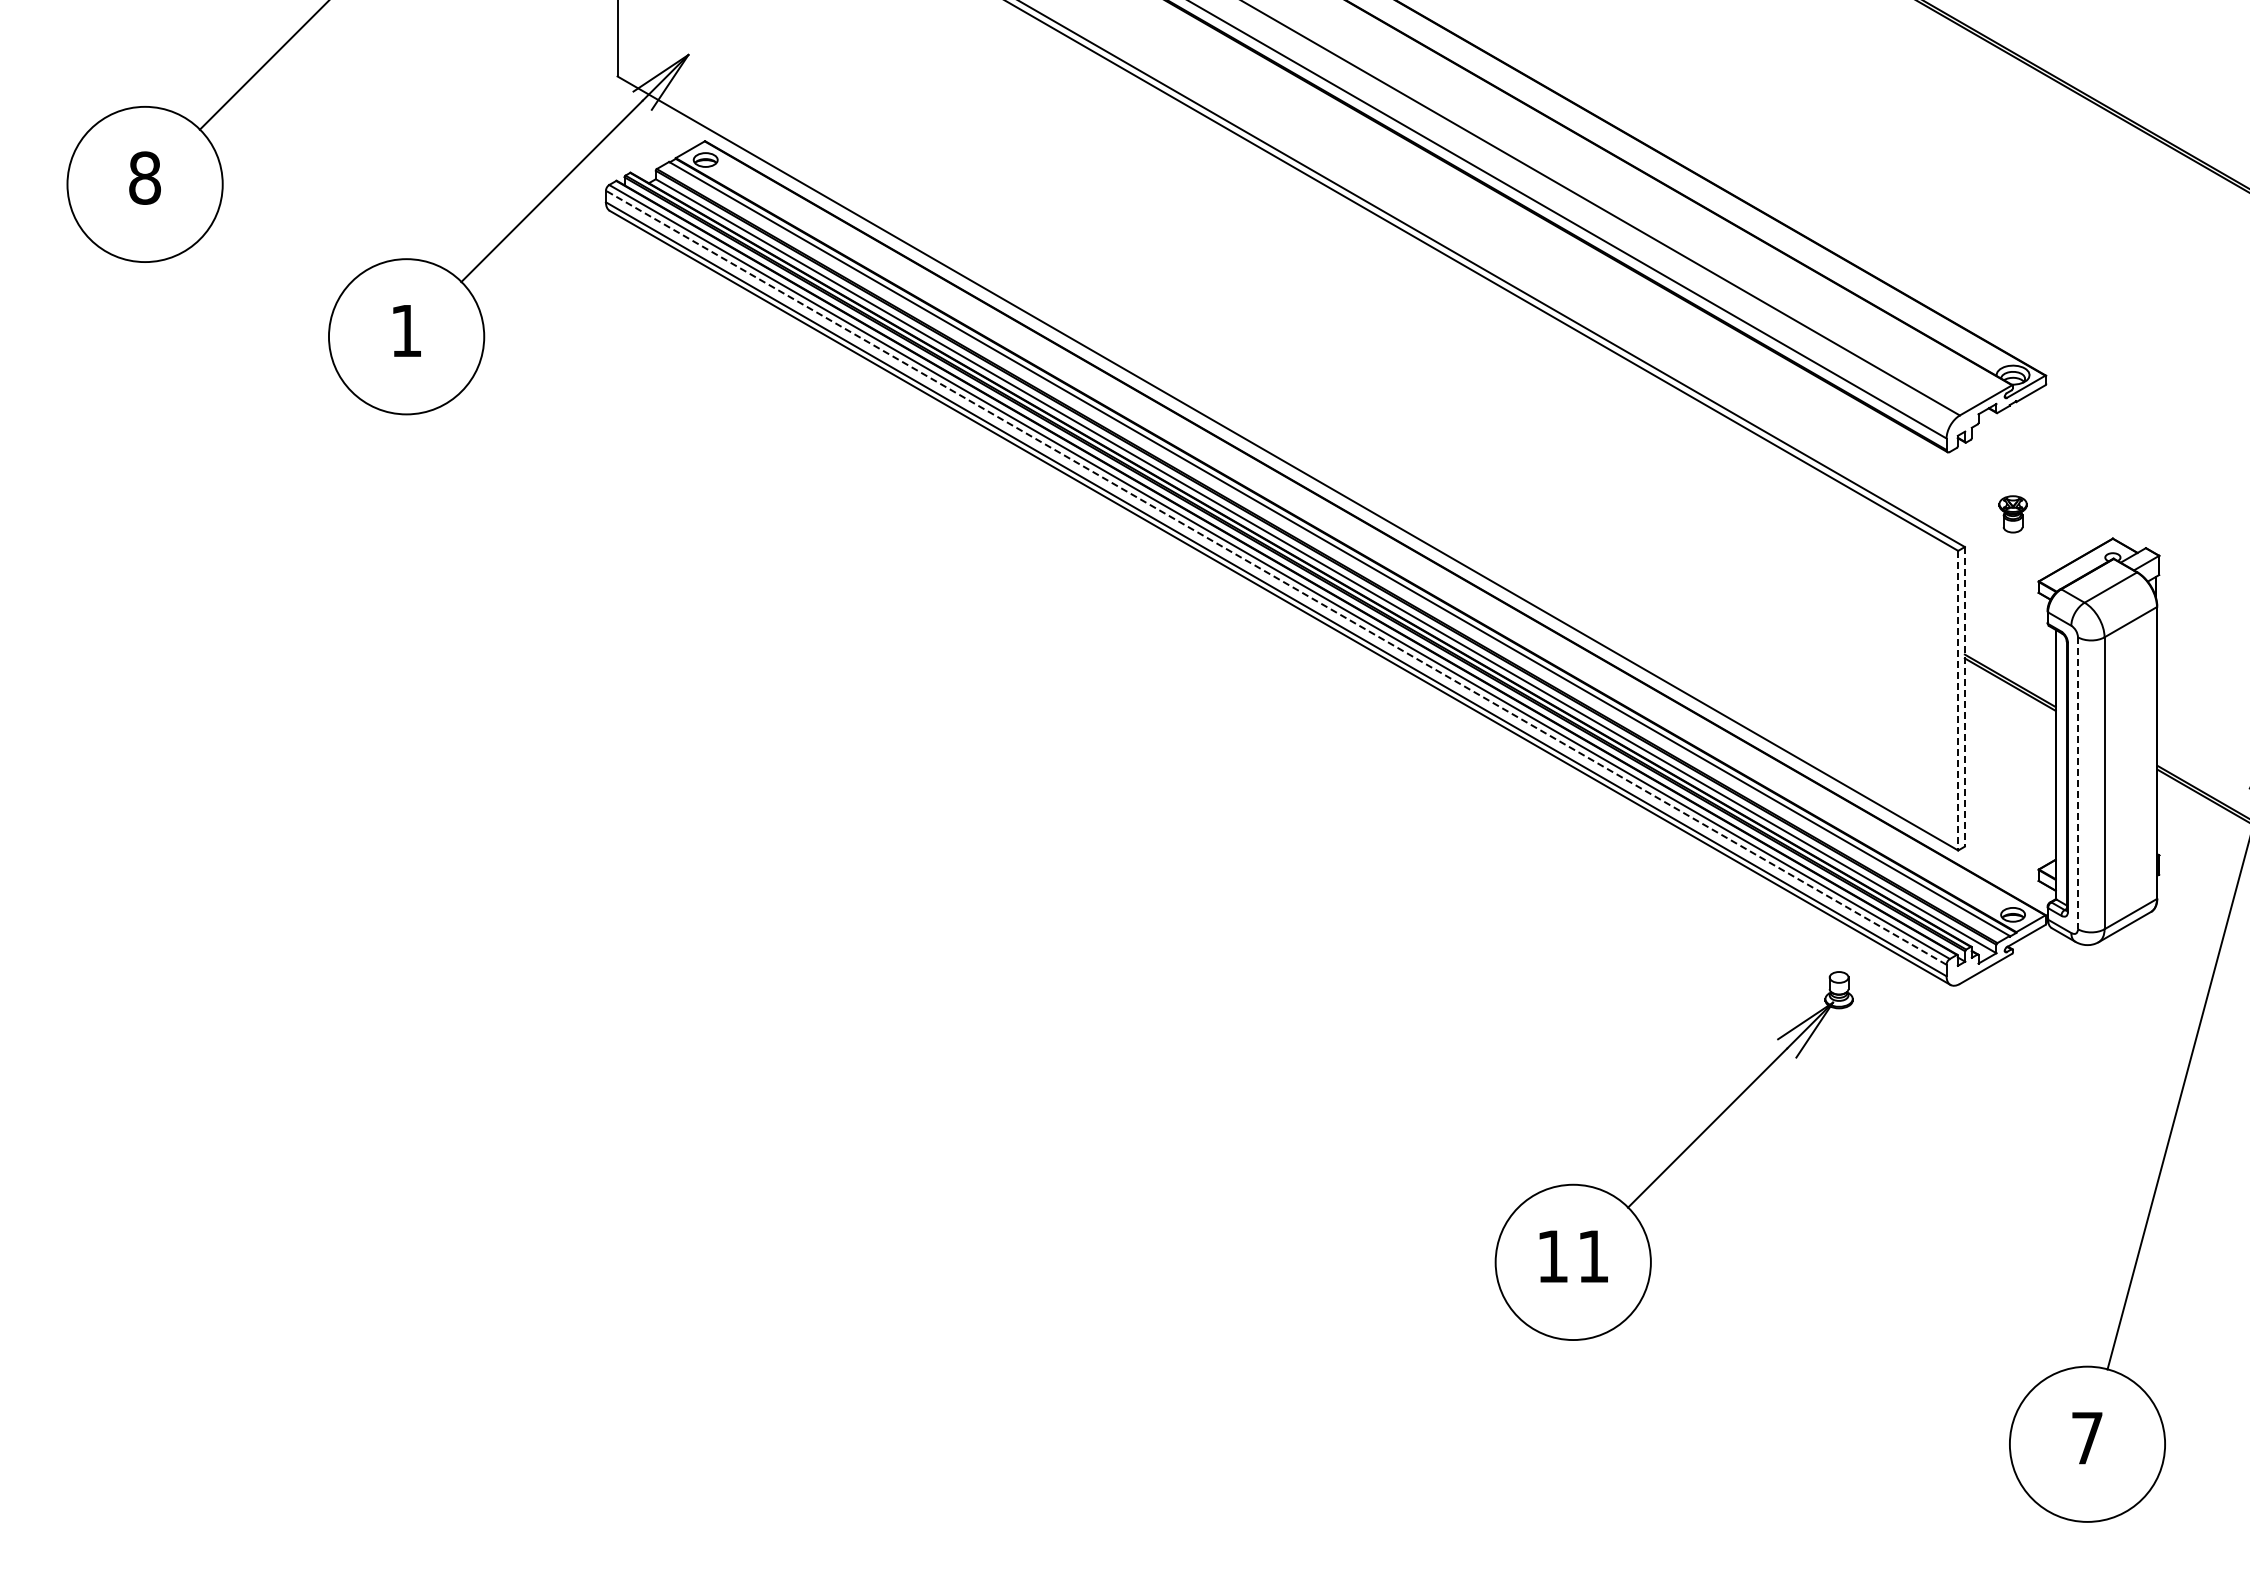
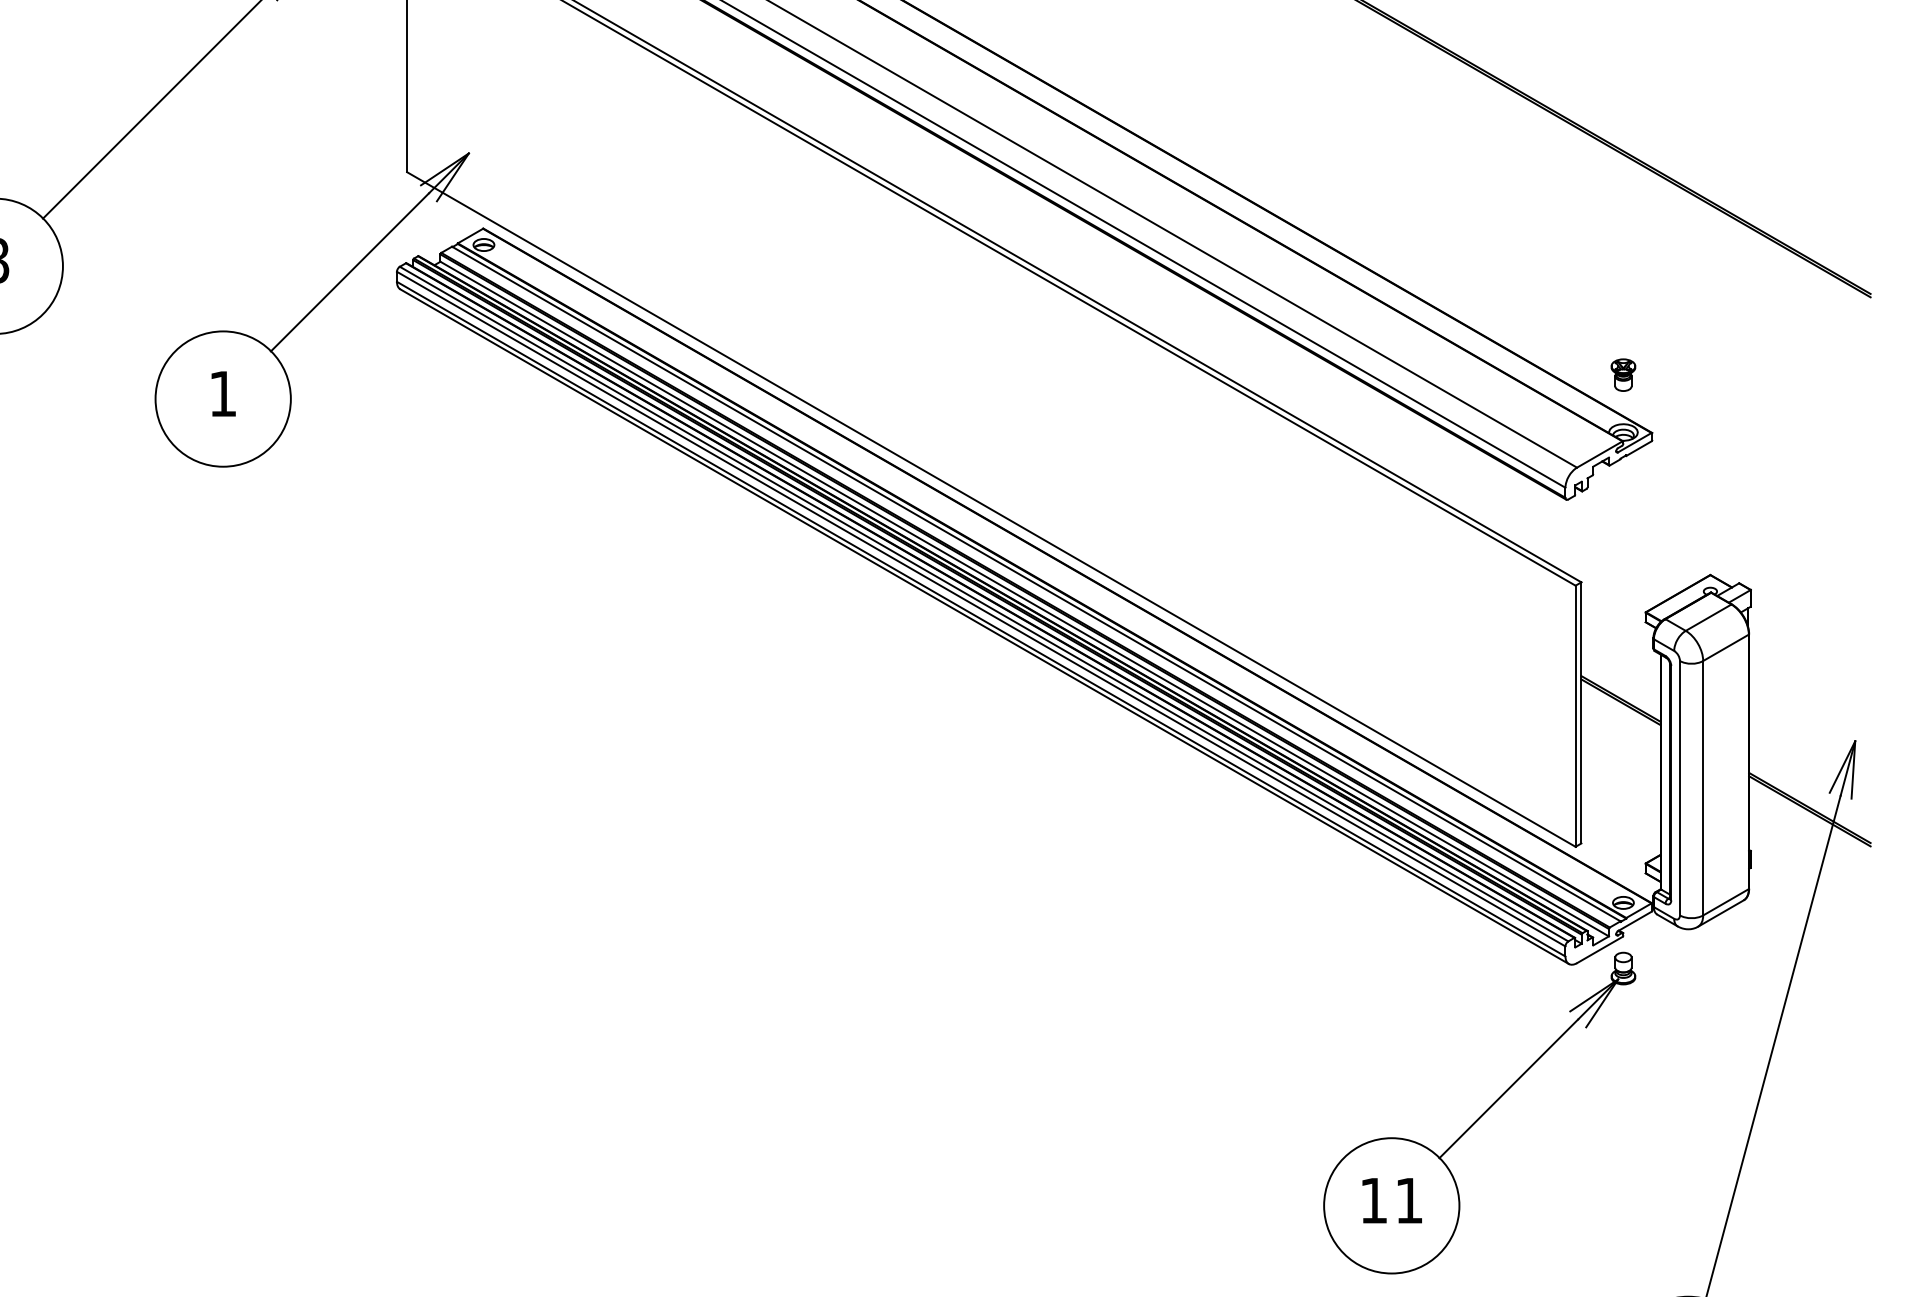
part: (2012, 514) -> (1622, 375), moved
line: (1275, 577) -> (980, 608), dashed -> solid
line: (1964, 696) -> (1581, 712), dashed -> solid
line: (1958, 700) -> (1575, 716), dashed -> solid
line: (2077, 783) -> (1679, 788), dashed -> solid
part: (1673, 1155) -> (1479, 1112), moved

